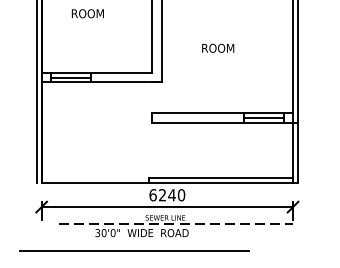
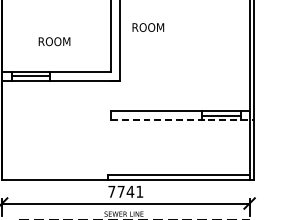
text: (87, 13) -> (54, 41), moved
text: (218, 47) -> (148, 26), moved
line: (224, 122) -> (182, 120), solid -> dashed
text: (167, 195) -> (126, 192), 6240 -> 7741

